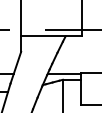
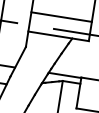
line: (51, 16) -> (61, 16), added

